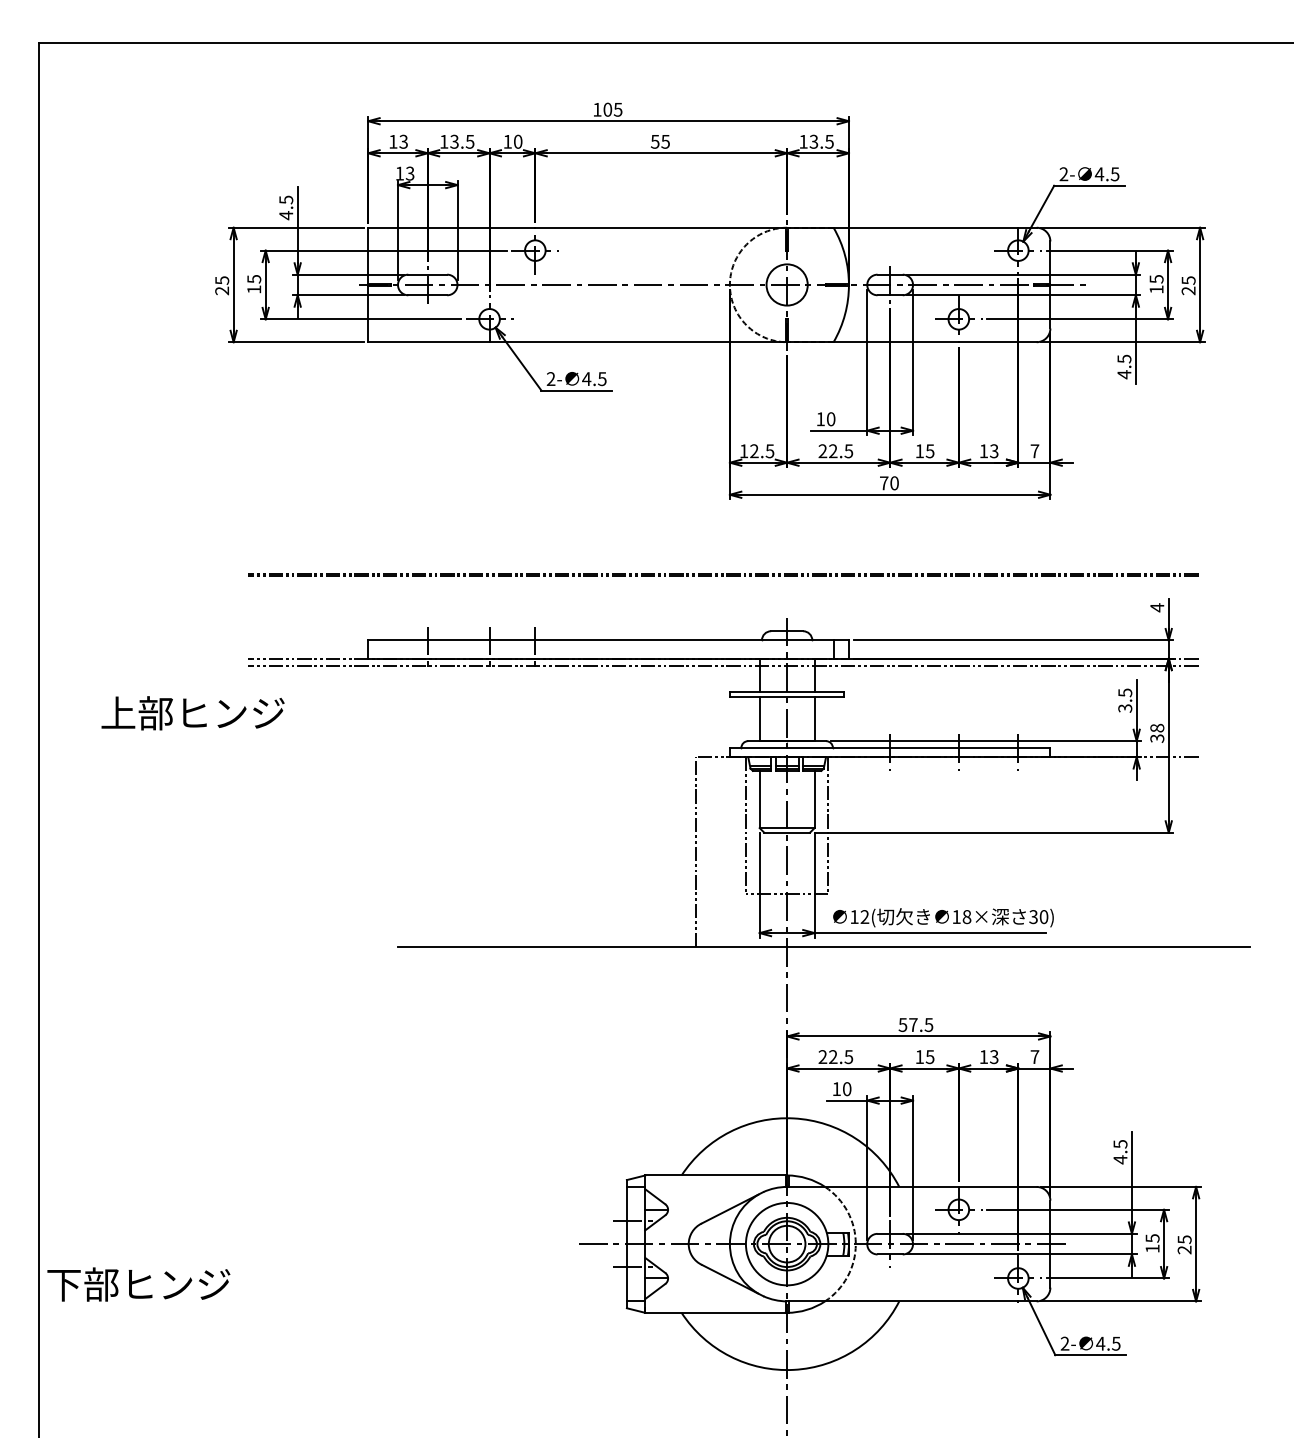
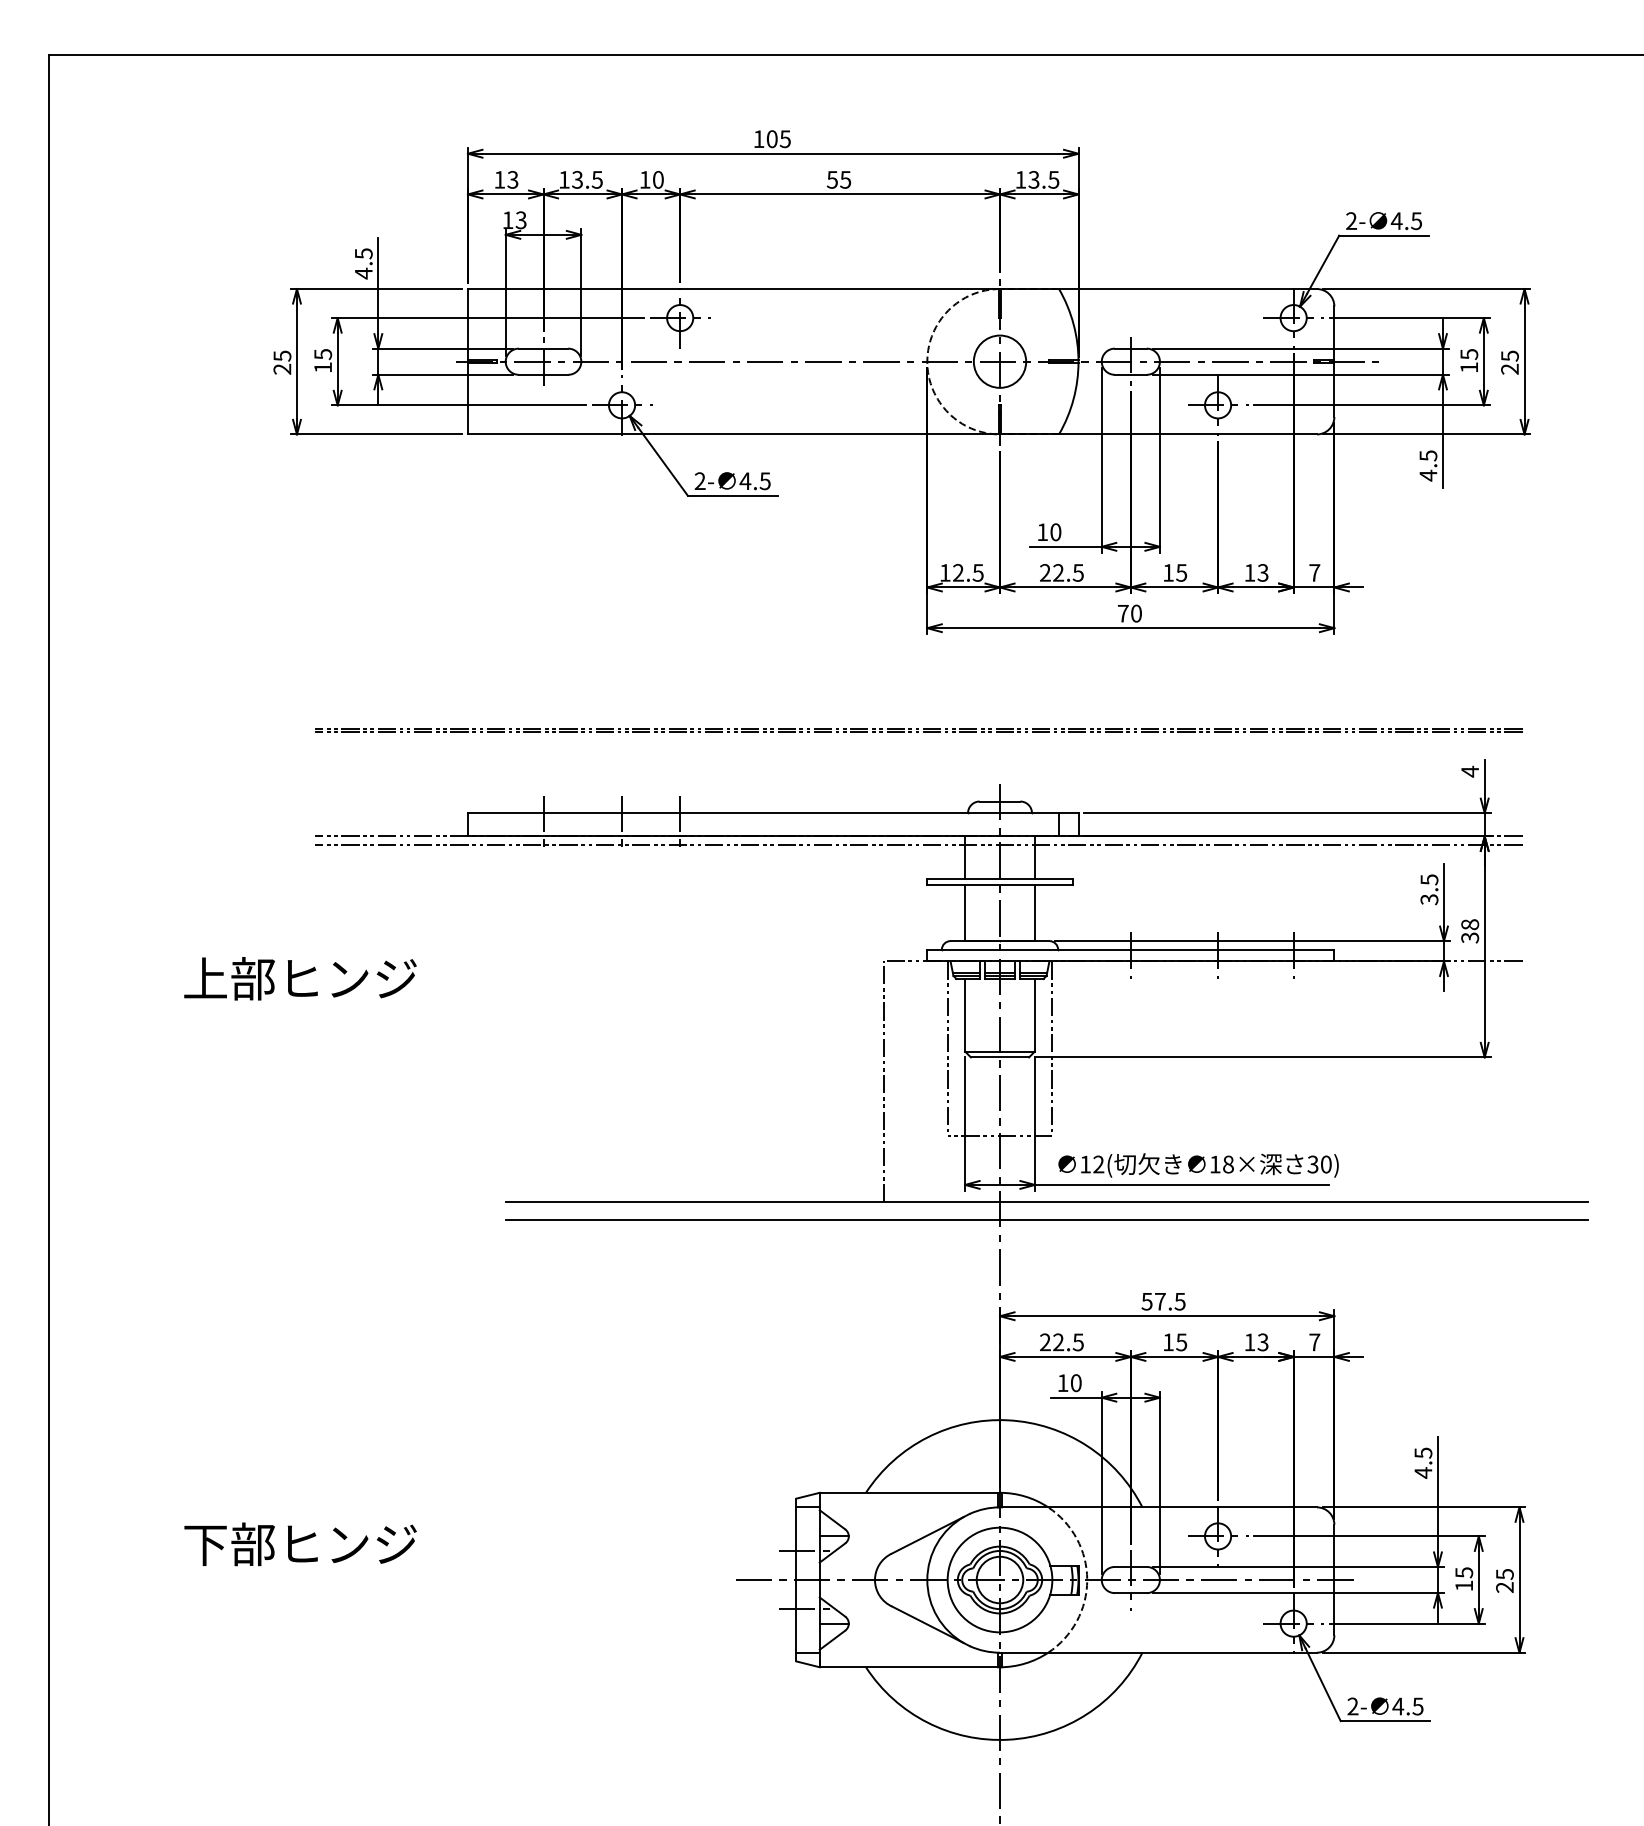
text: (193, 713) -> (300, 978), moved
line: (823, 960) -> (1046, 1219), added
text: (138, 1284) -> (300, 1544), moved

